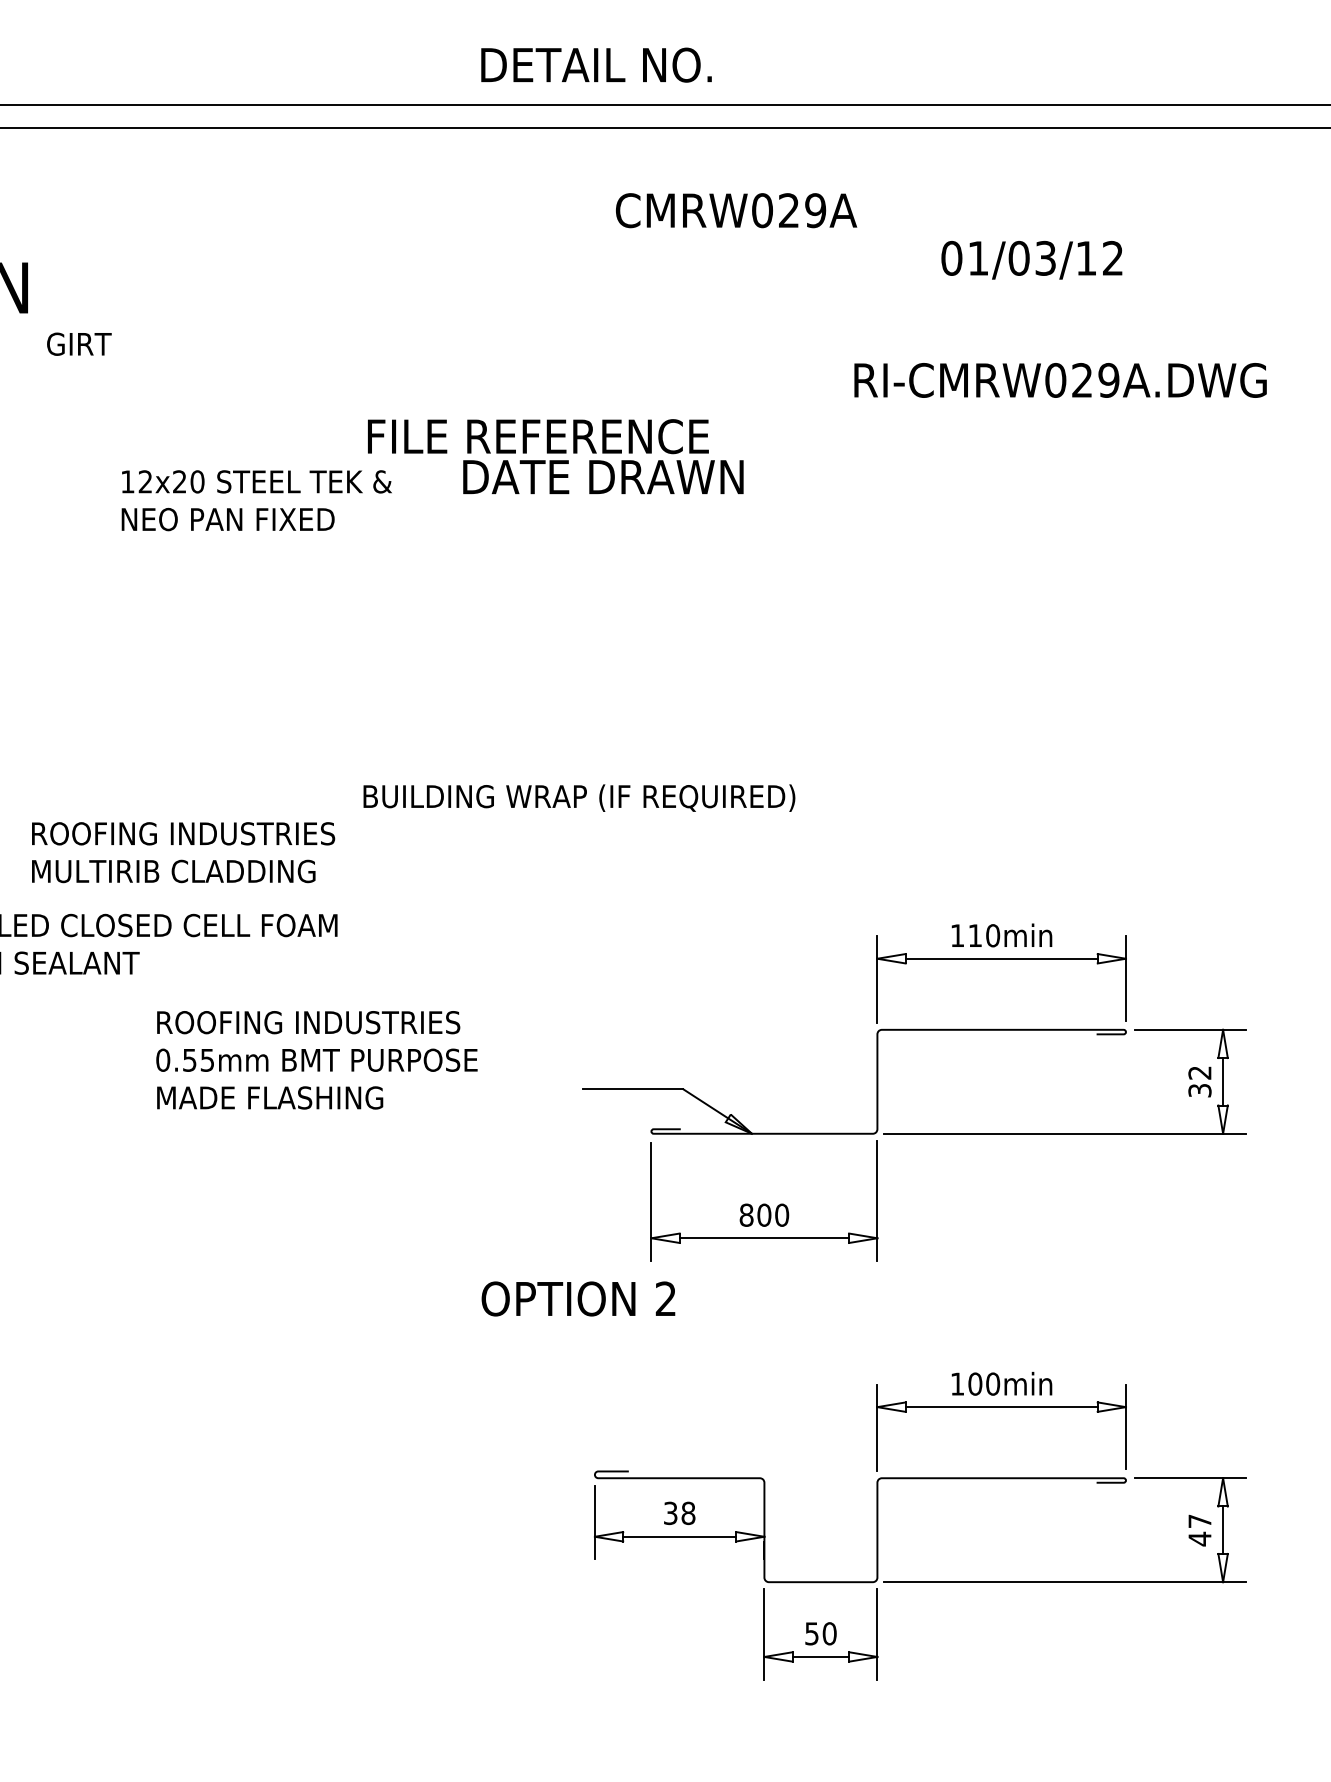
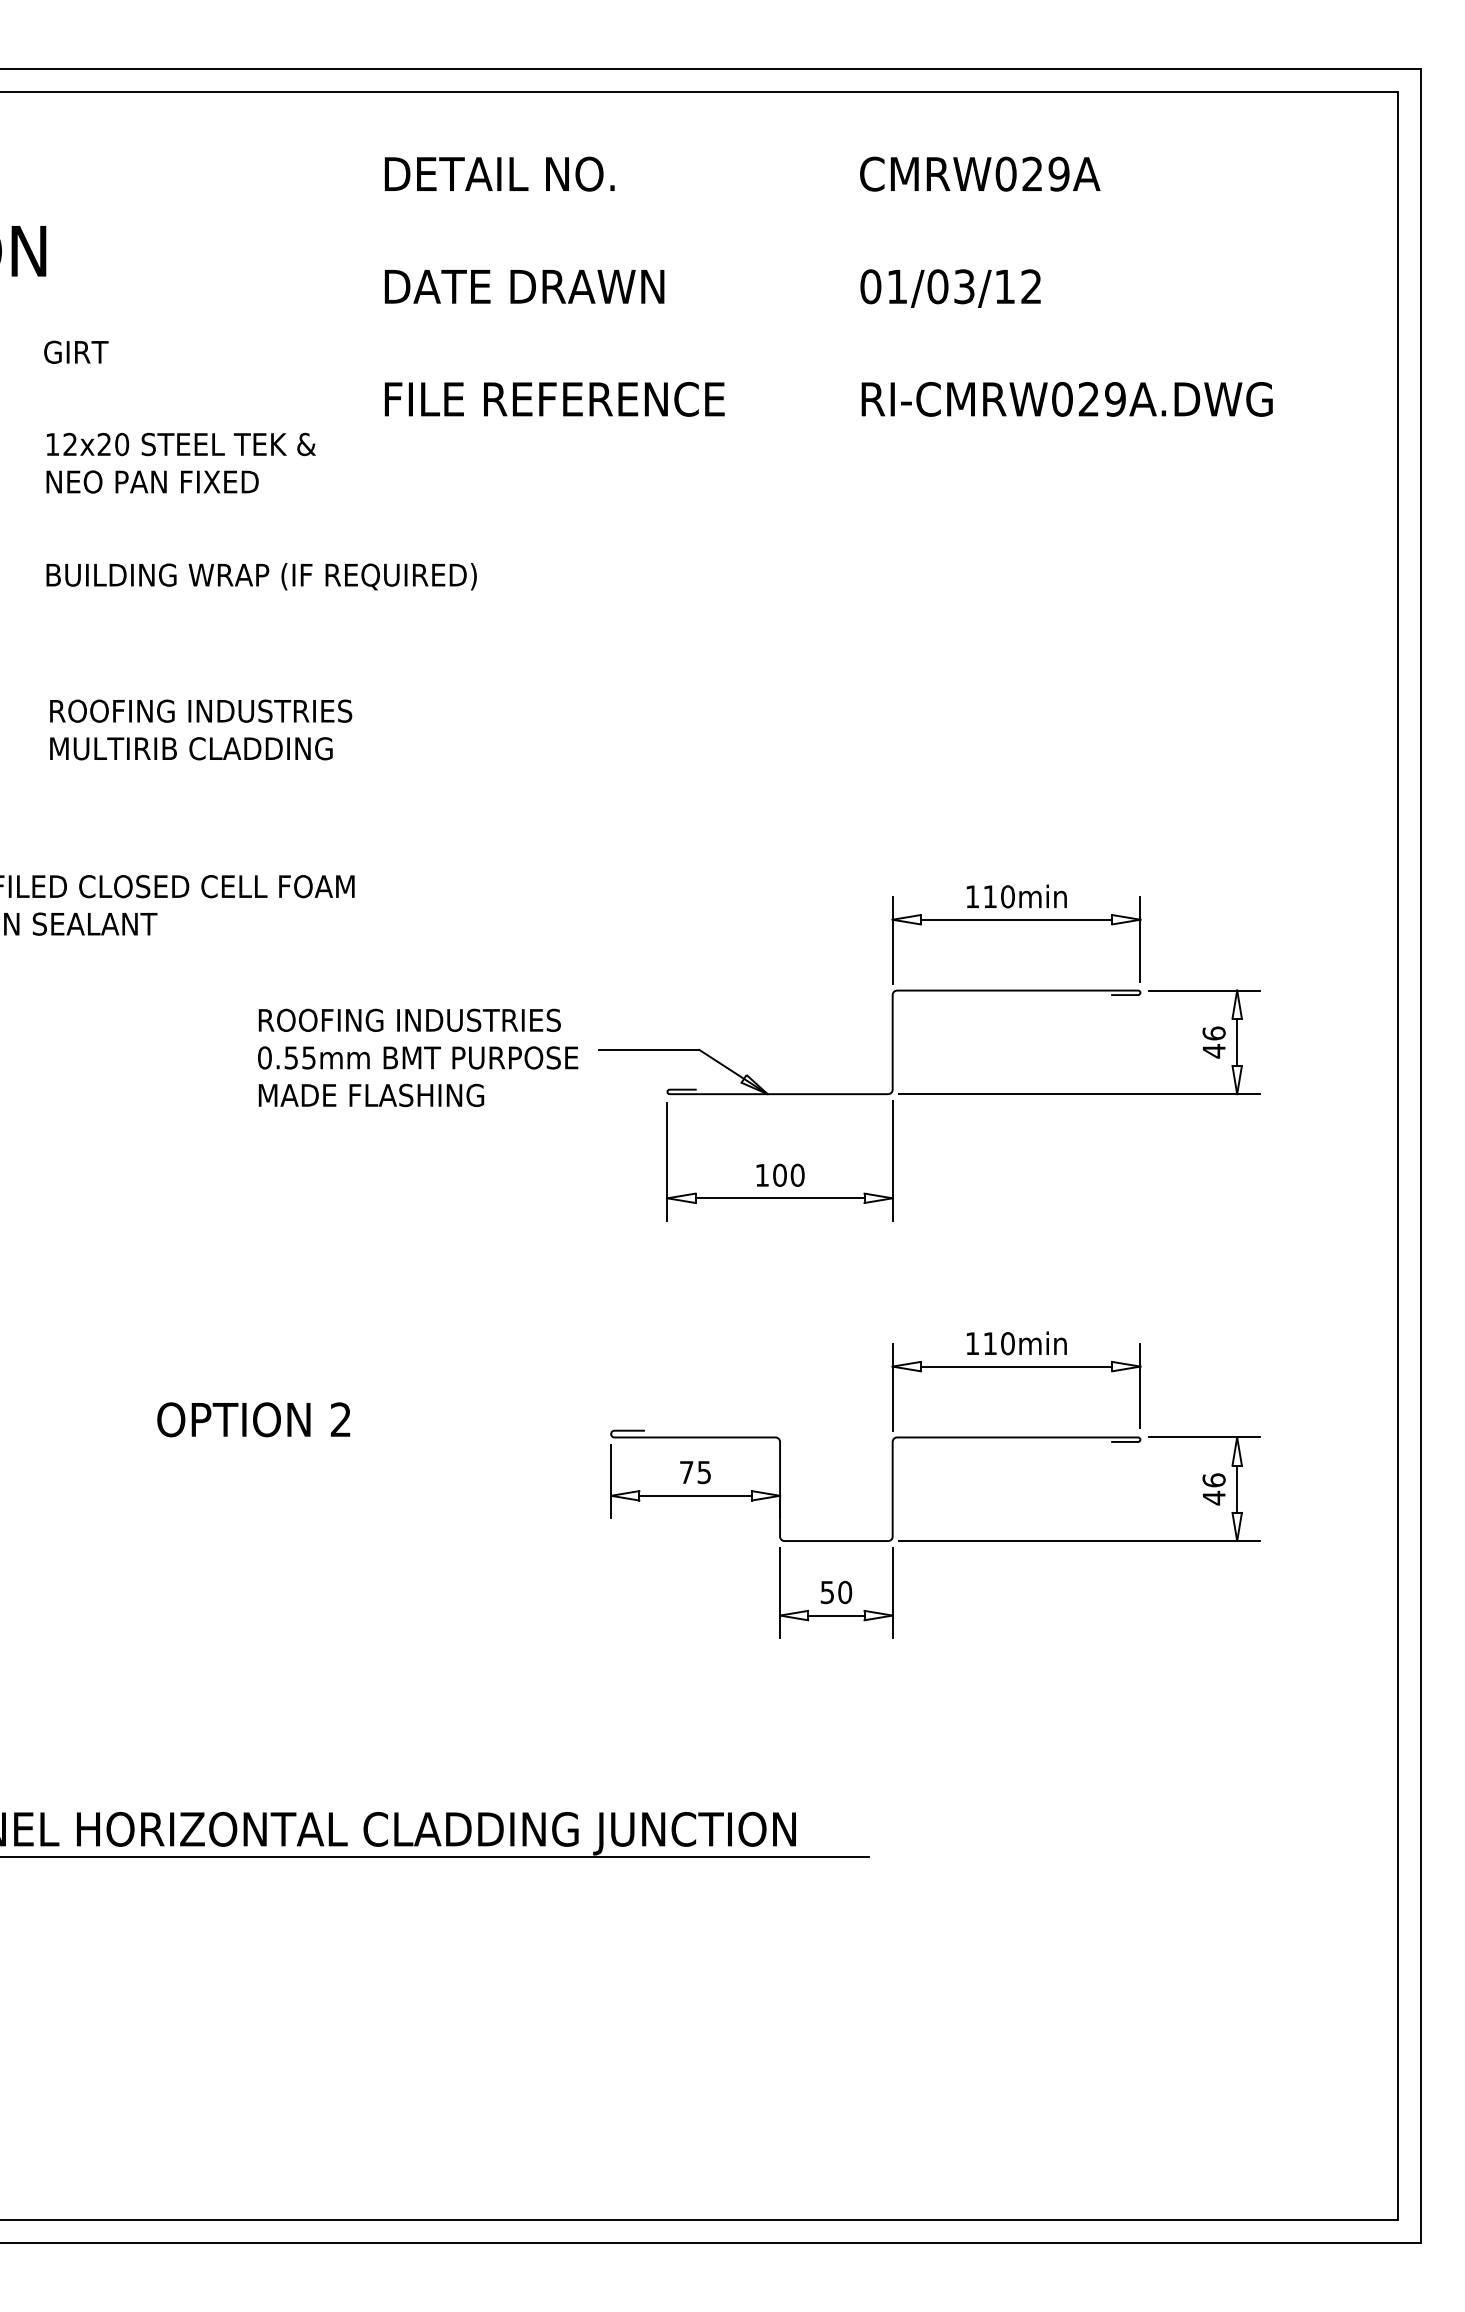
text: (596, 64) -> (499, 173), moved
text: (736, 209) -> (980, 173), moved
text: (1031, 260) -> (950, 288), moved
text: (79, 343) -> (76, 351), moved
text: (1059, 380) -> (1066, 399), moved
text: (603, 476) -> (524, 286), moved
text: (256, 499) -> (180, 462), moved
text: (579, 797) -> (261, 576), moved
text: (183, 852) -> (201, 729), moved
text: (317, 1059) -> (418, 1057), moved
text: (1199, 1081) -> (1213, 1042), 32 -> 46
text: (746, 1214) -> (762, 1174), 800 -> 100
text: (578, 1298) -> (253, 1419), moved
text: (975, 1383) -> (990, 1343), 100min -> 110min
text: (679, 1513) -> (695, 1472), 38 -> 75
text: (1199, 1521) -> (1213, 1480), 47 -> 46

